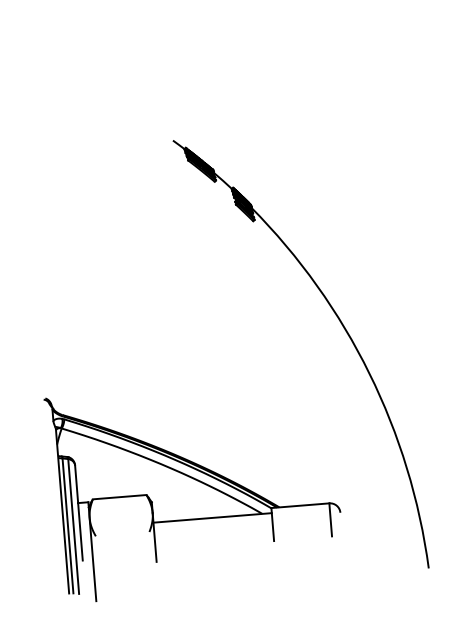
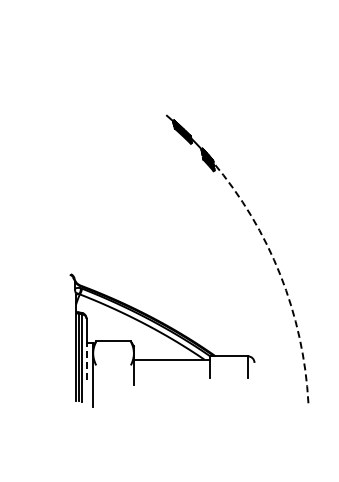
arc: (369, 372) -> (280, 274), solid -> dashed
line: (80, 531) -> (86, 361), solid -> dashed

